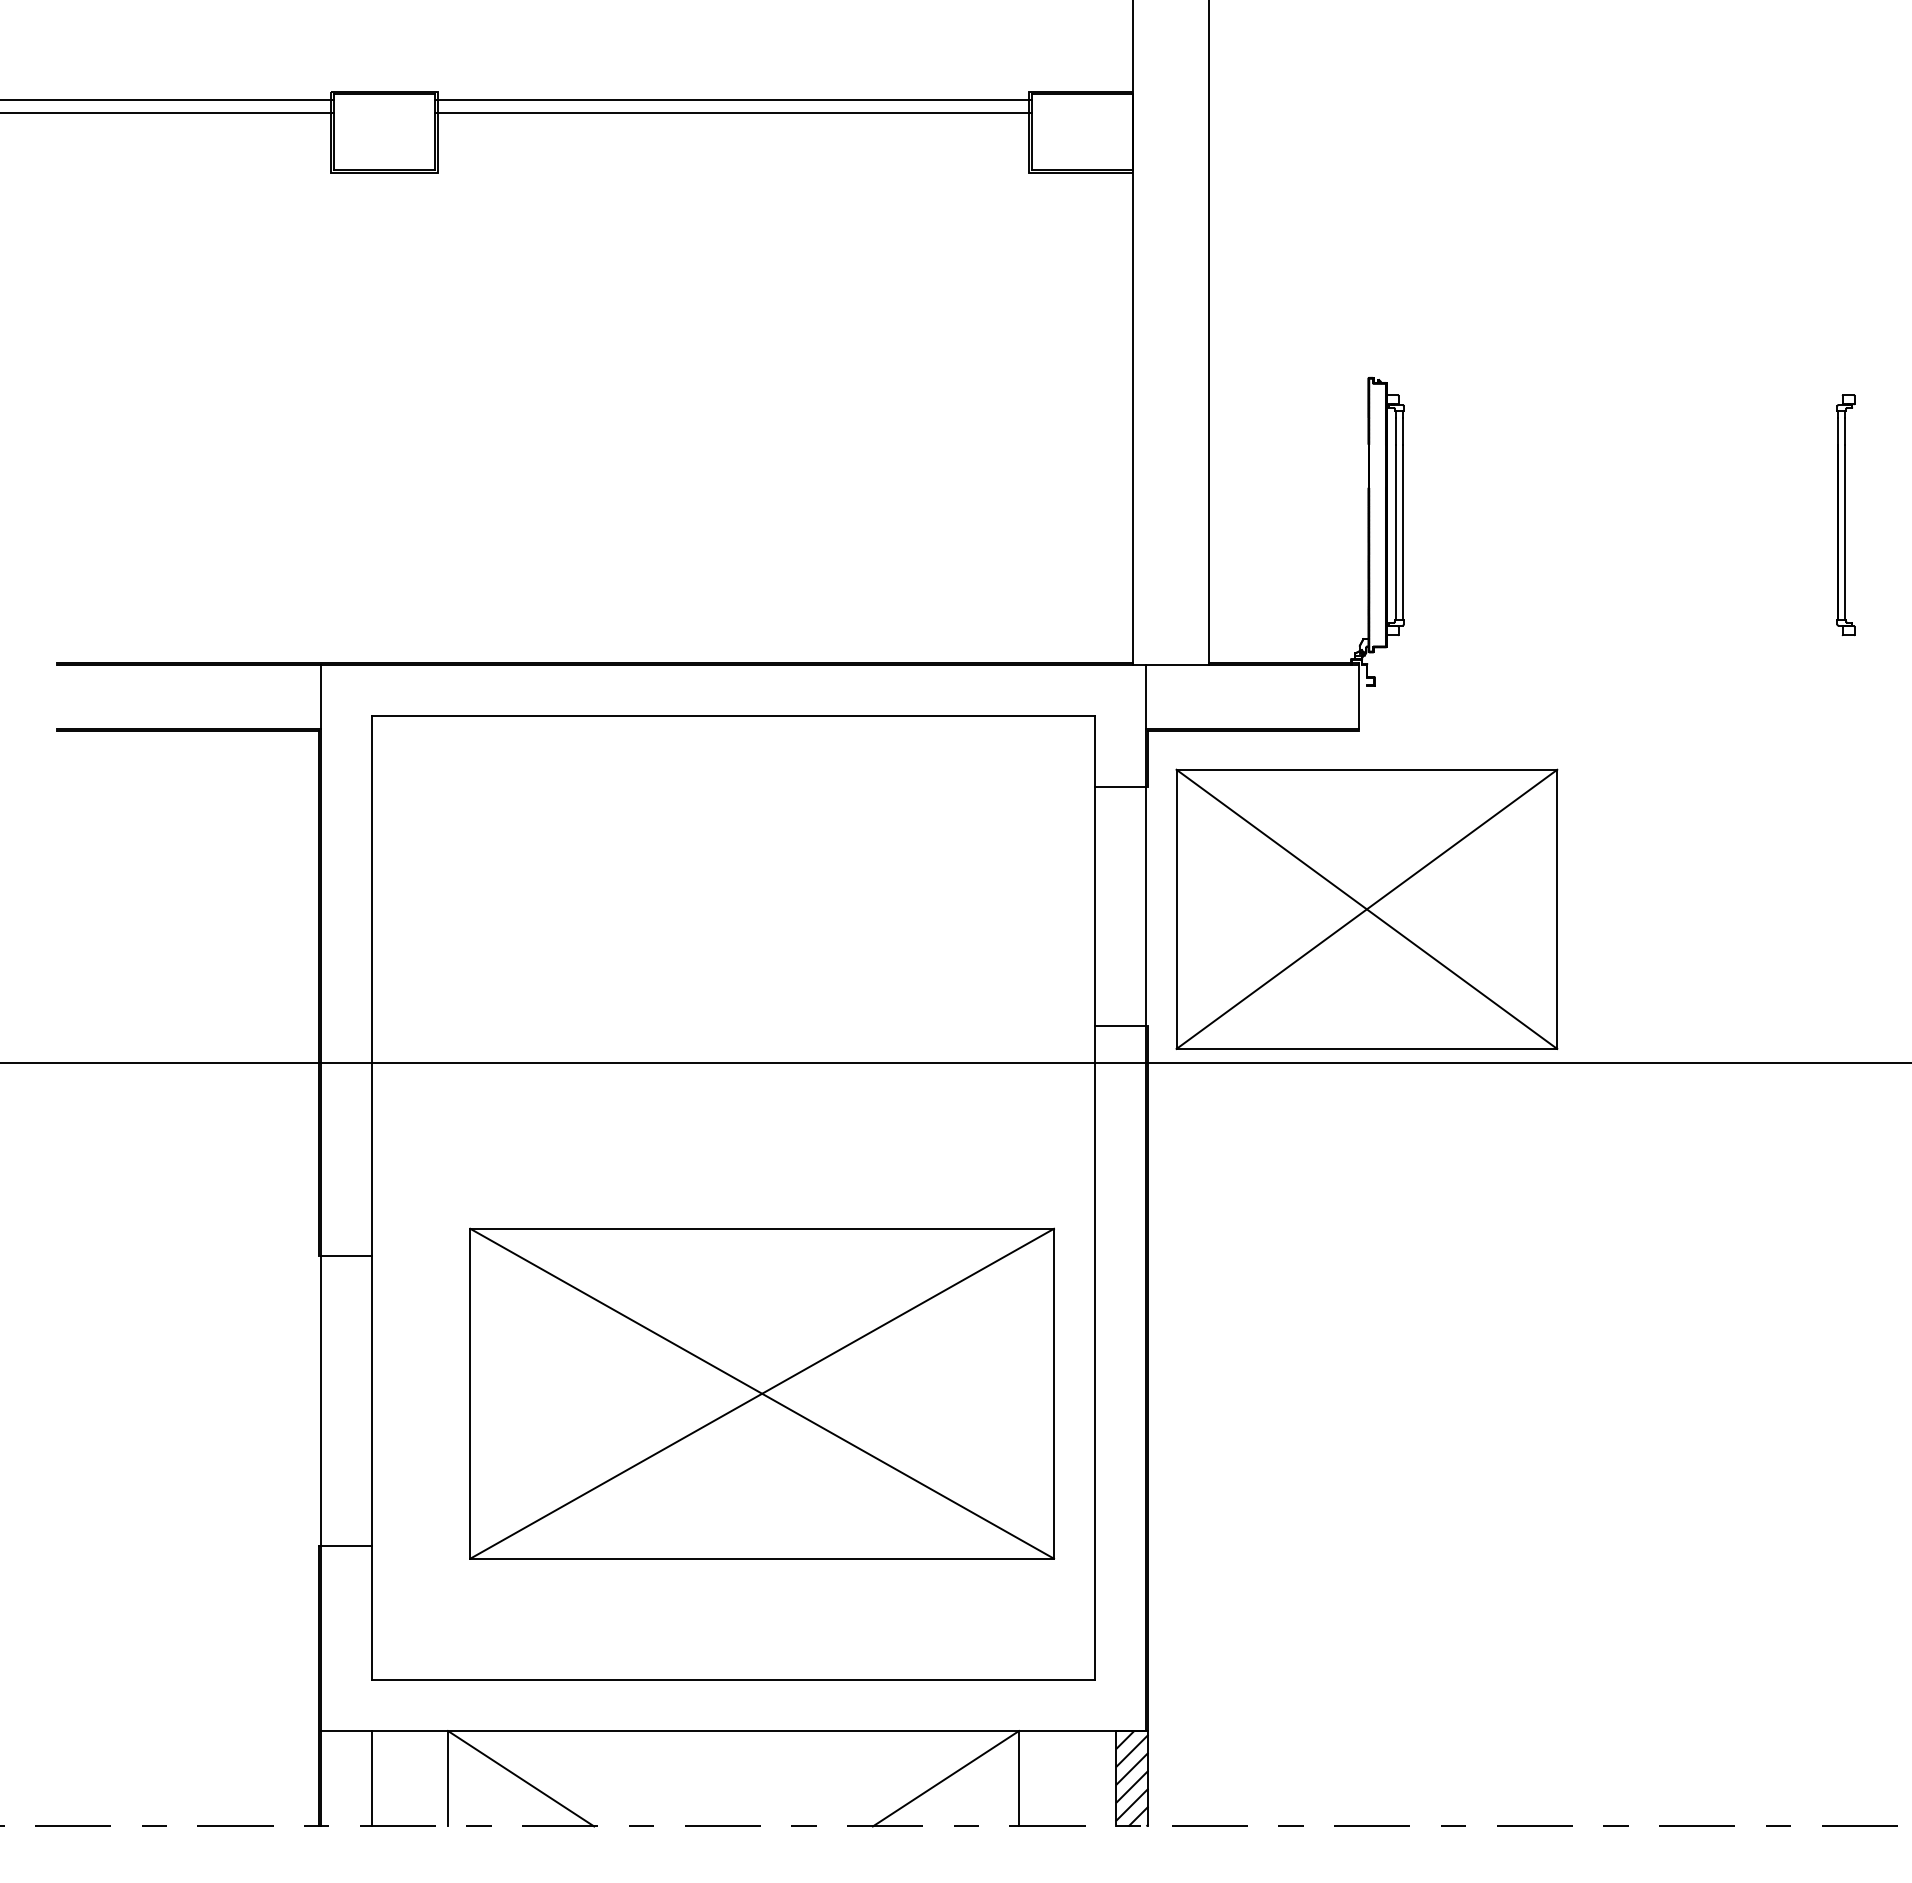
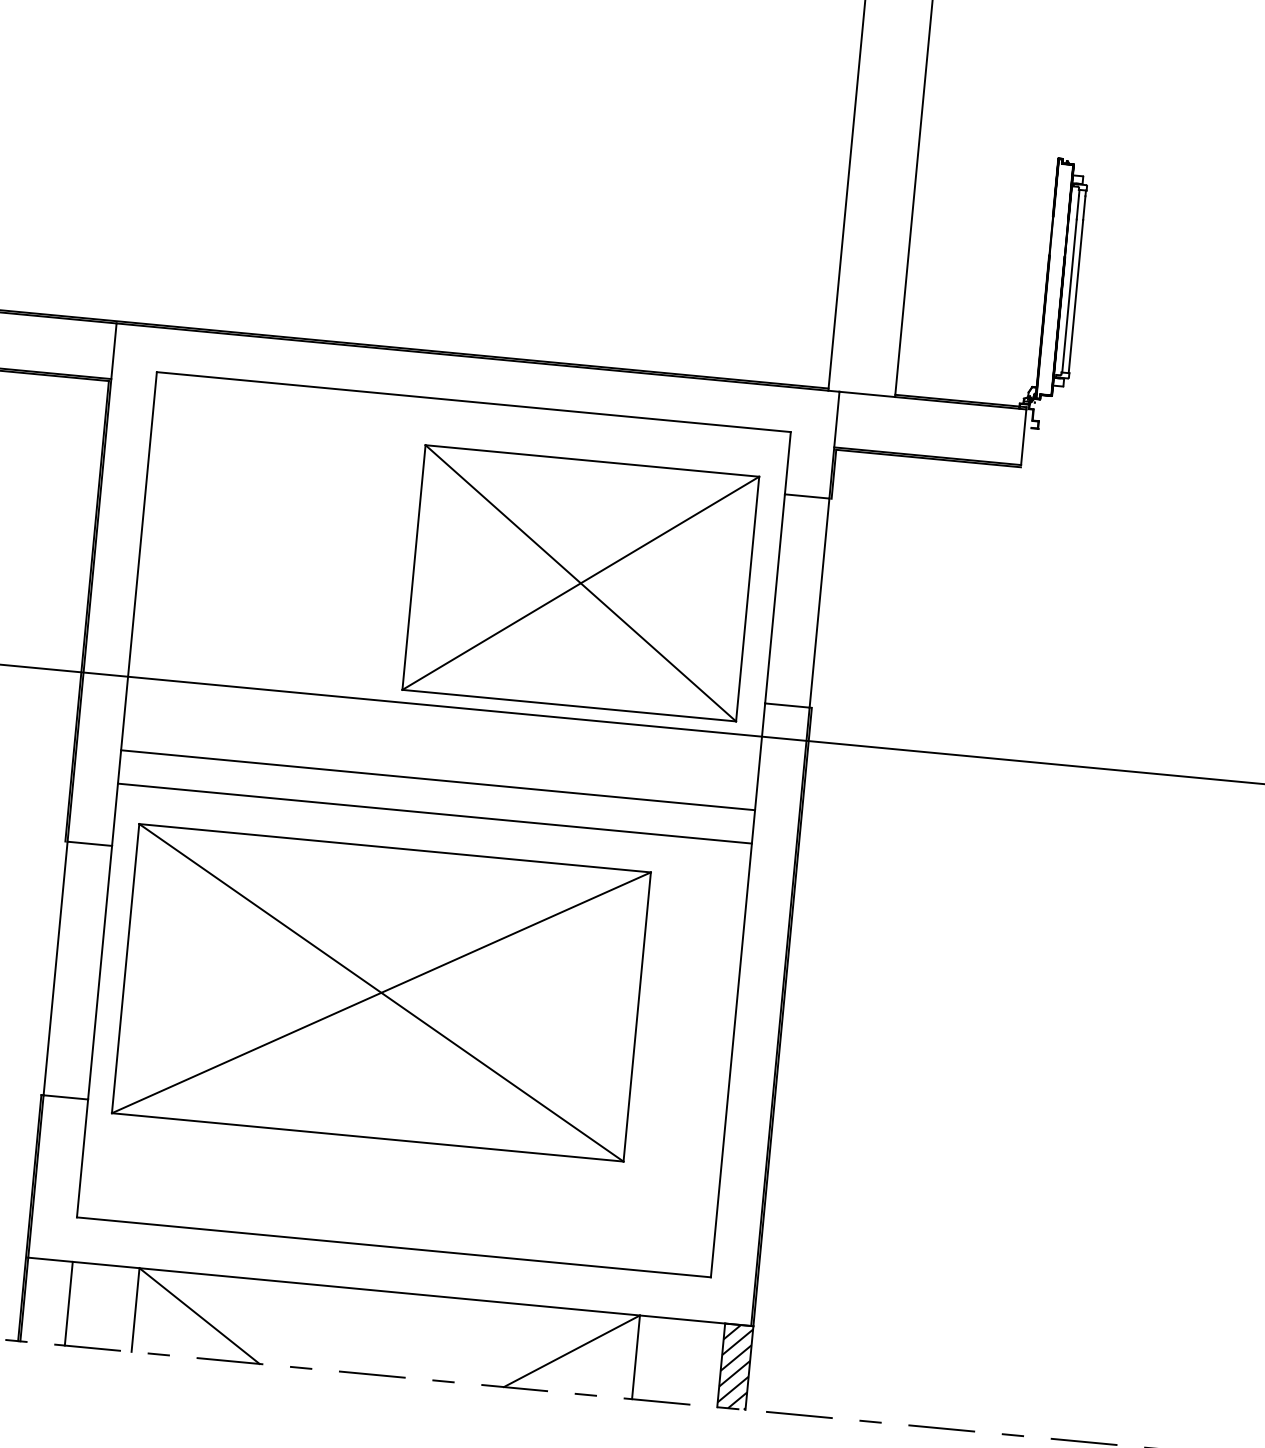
part: (1366, 908) -> (580, 582), moved
line: (733, 1147) -> (438, 780), added
line: (733, 1185) -> (434, 813), added
part: (762, 1393) -> (381, 992), moved

